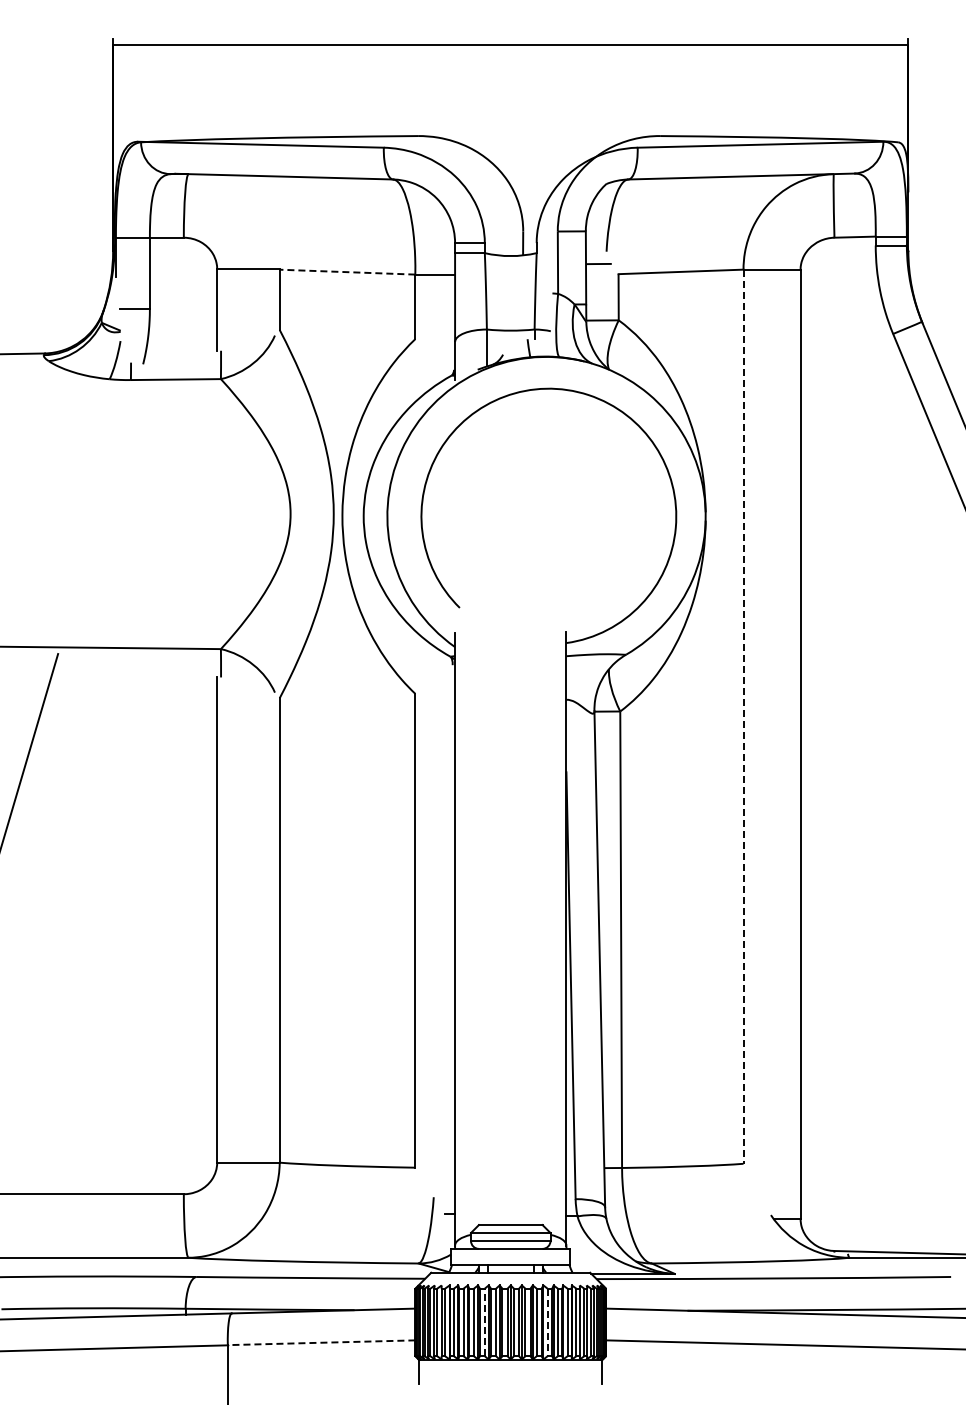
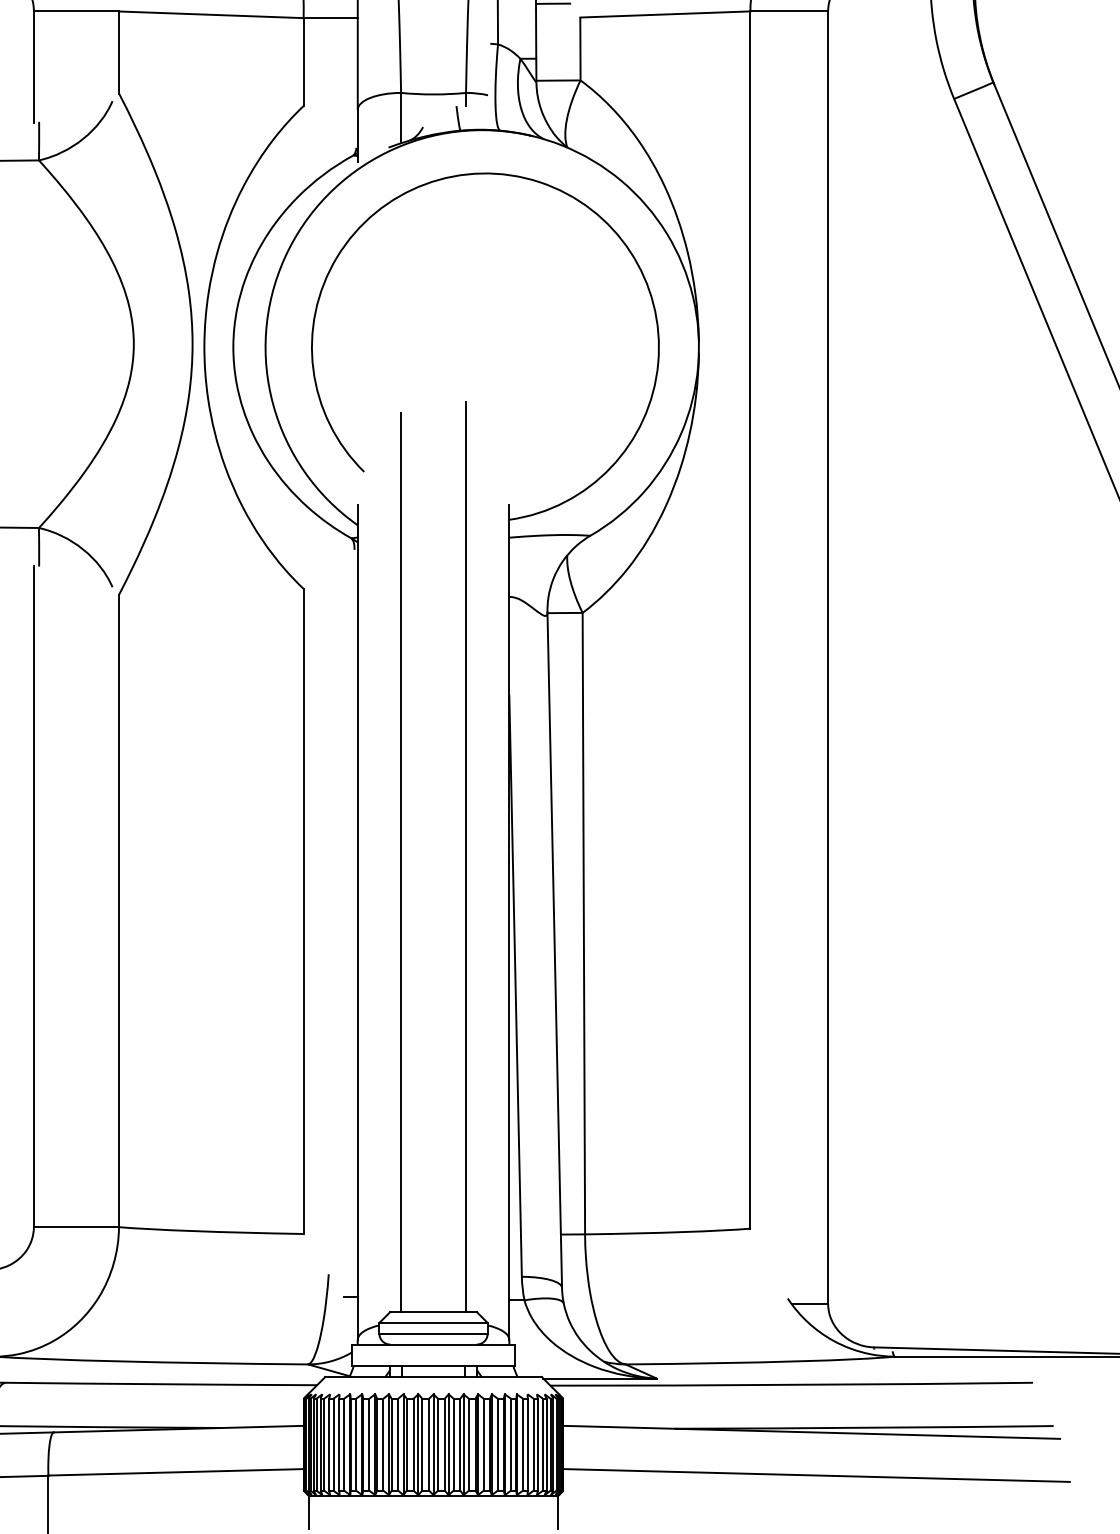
line: (347, 272) -> (211, 15), dashed -> solid
line: (743, 717) -> (750, 621), dashed -> solid
line: (534, 890) -> (465, 856), added
line: (486, 894) -> (400, 862), added
line: (484, 1322) -> (397, 1444), dashed -> solid
line: (547, 1322) -> (483, 1444), dashed -> solid
line: (321, 1342) -> (175, 1471), dashed -> solid

